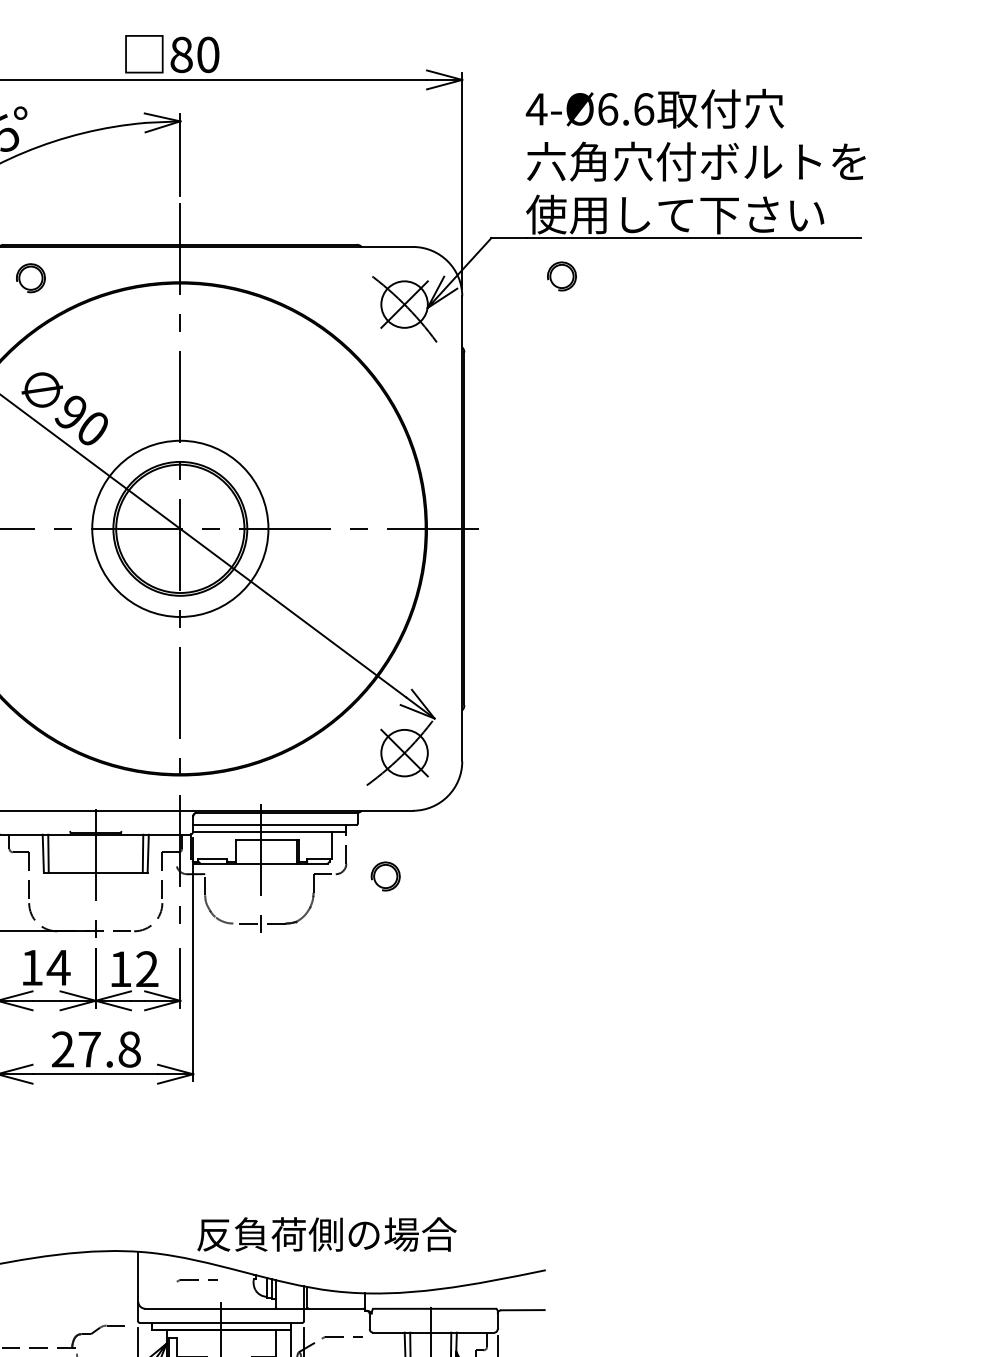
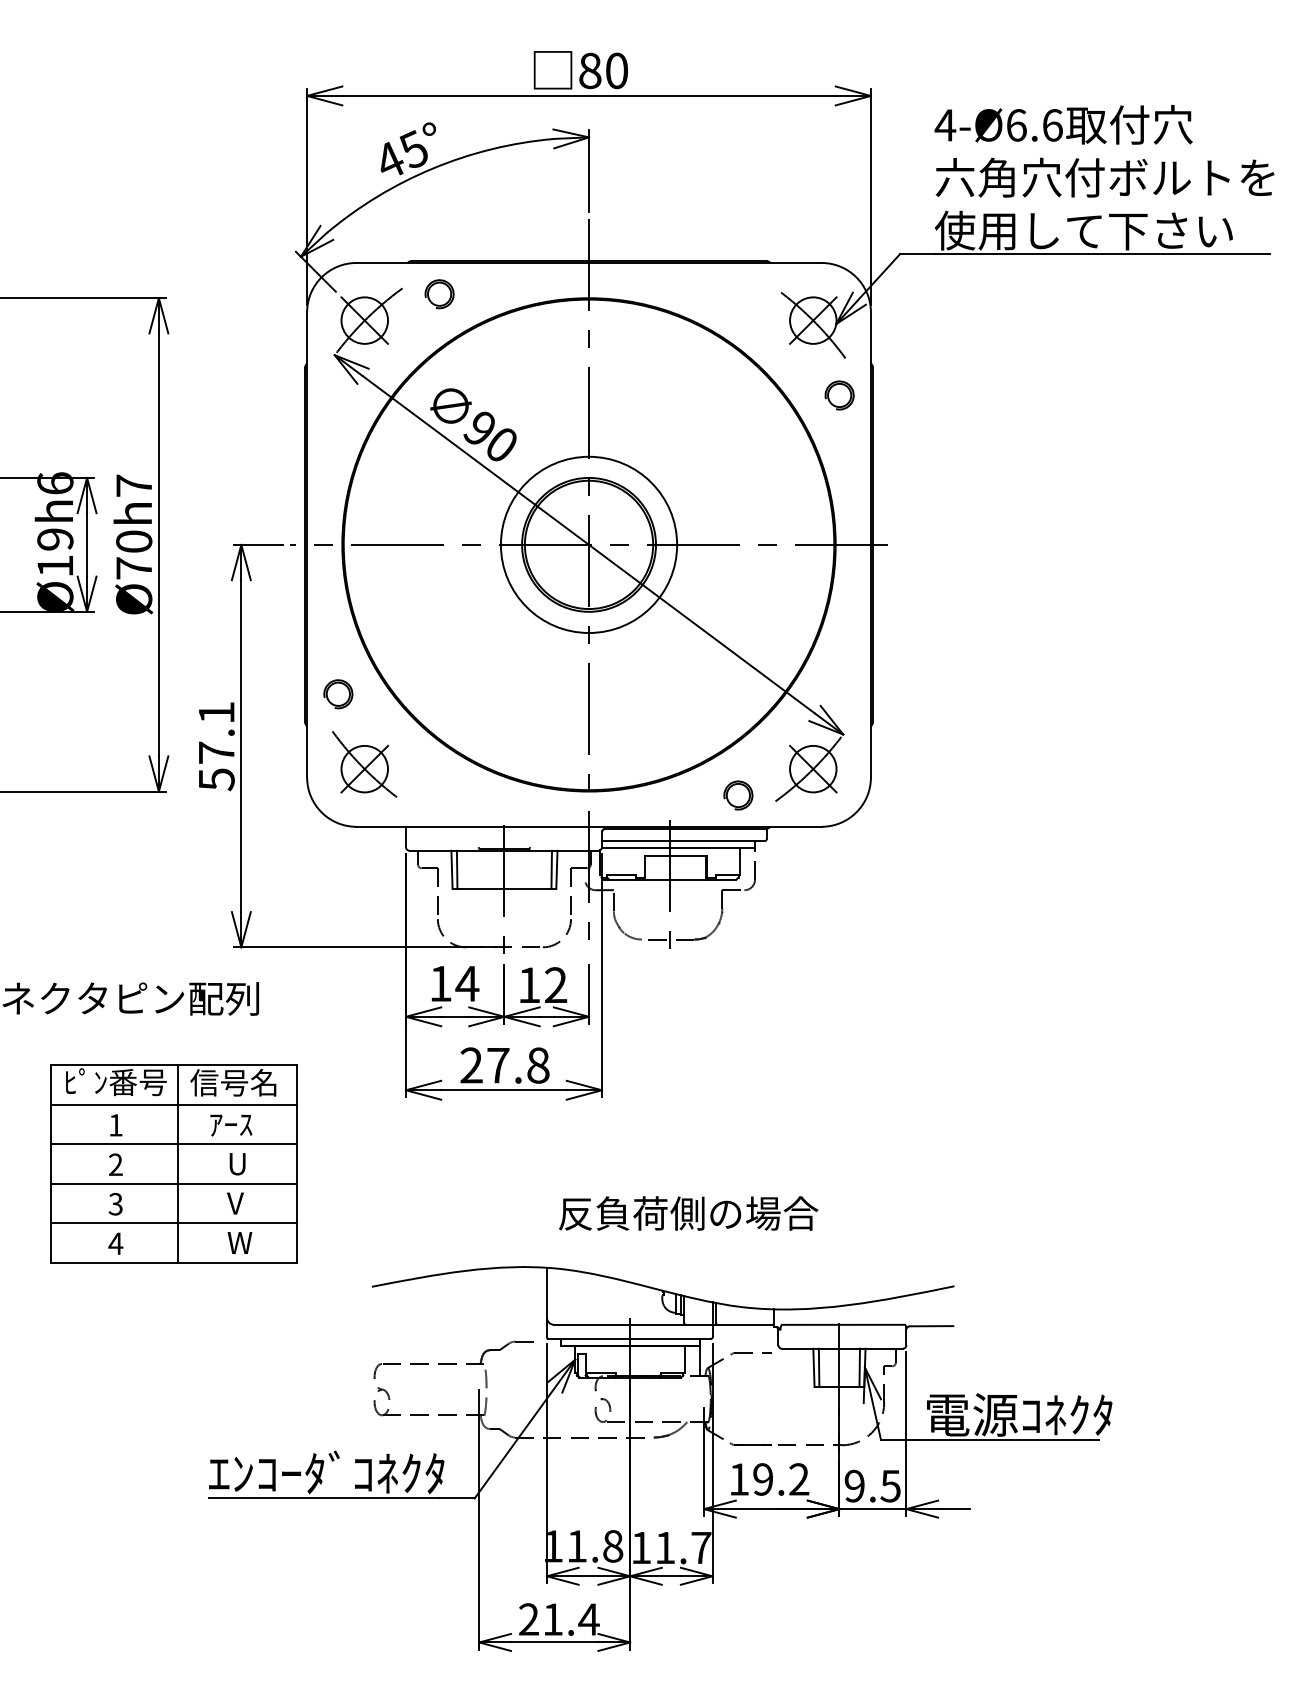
part: (561, 276) -> (839, 395), moved
part: (385, 876) -> (738, 795), moved
text: (326, 1234) -> (688, 1213), moved
part: (196, 1280) -> (605, 1296), removed

